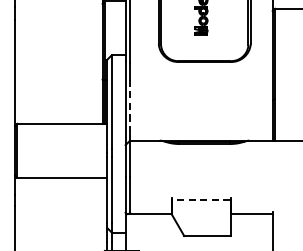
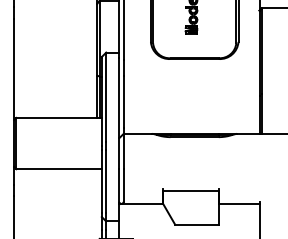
line: (129, 107) -> (123, 102), dashed -> solid
line: (200, 200) -> (190, 190), dashed -> solid

